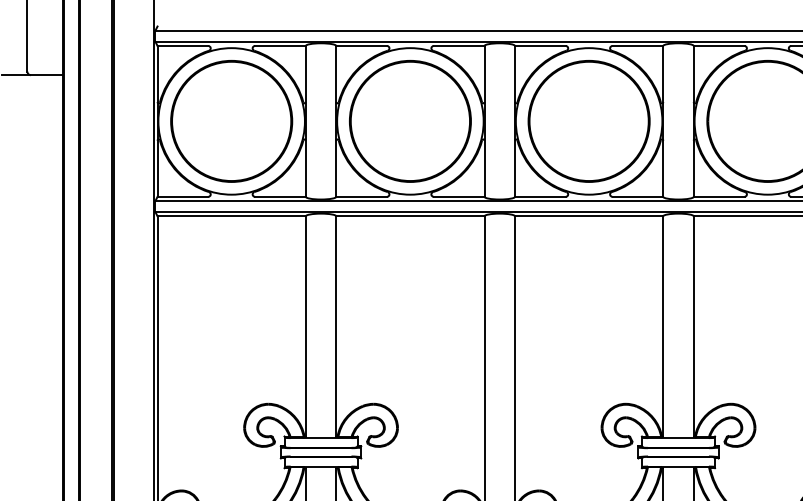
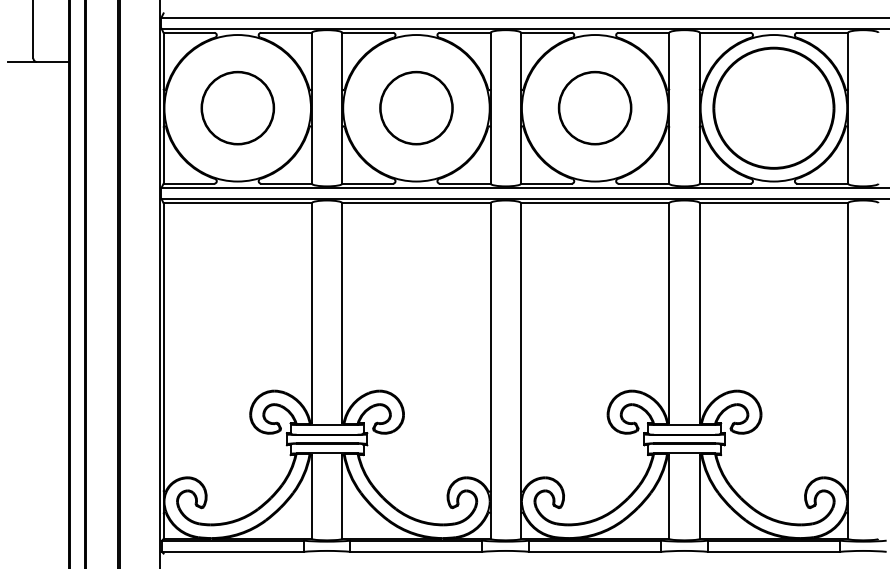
circle: (231, 120) -> (237, 107), size x0.6
circle: (410, 120) -> (416, 107), size x0.6
circle: (588, 120) -> (594, 107), size x0.6

